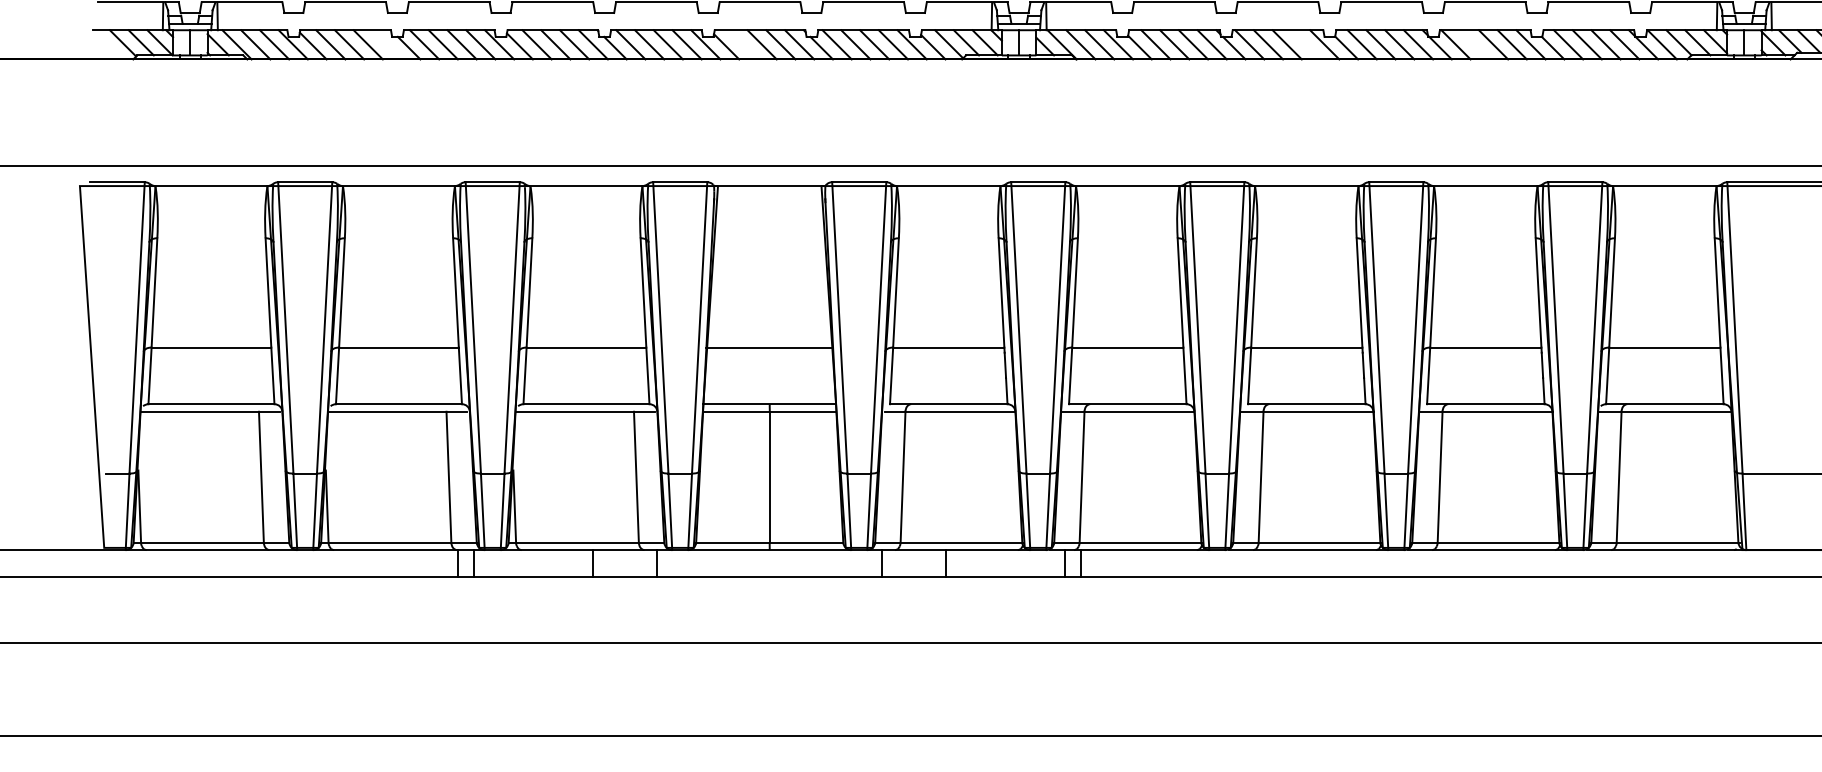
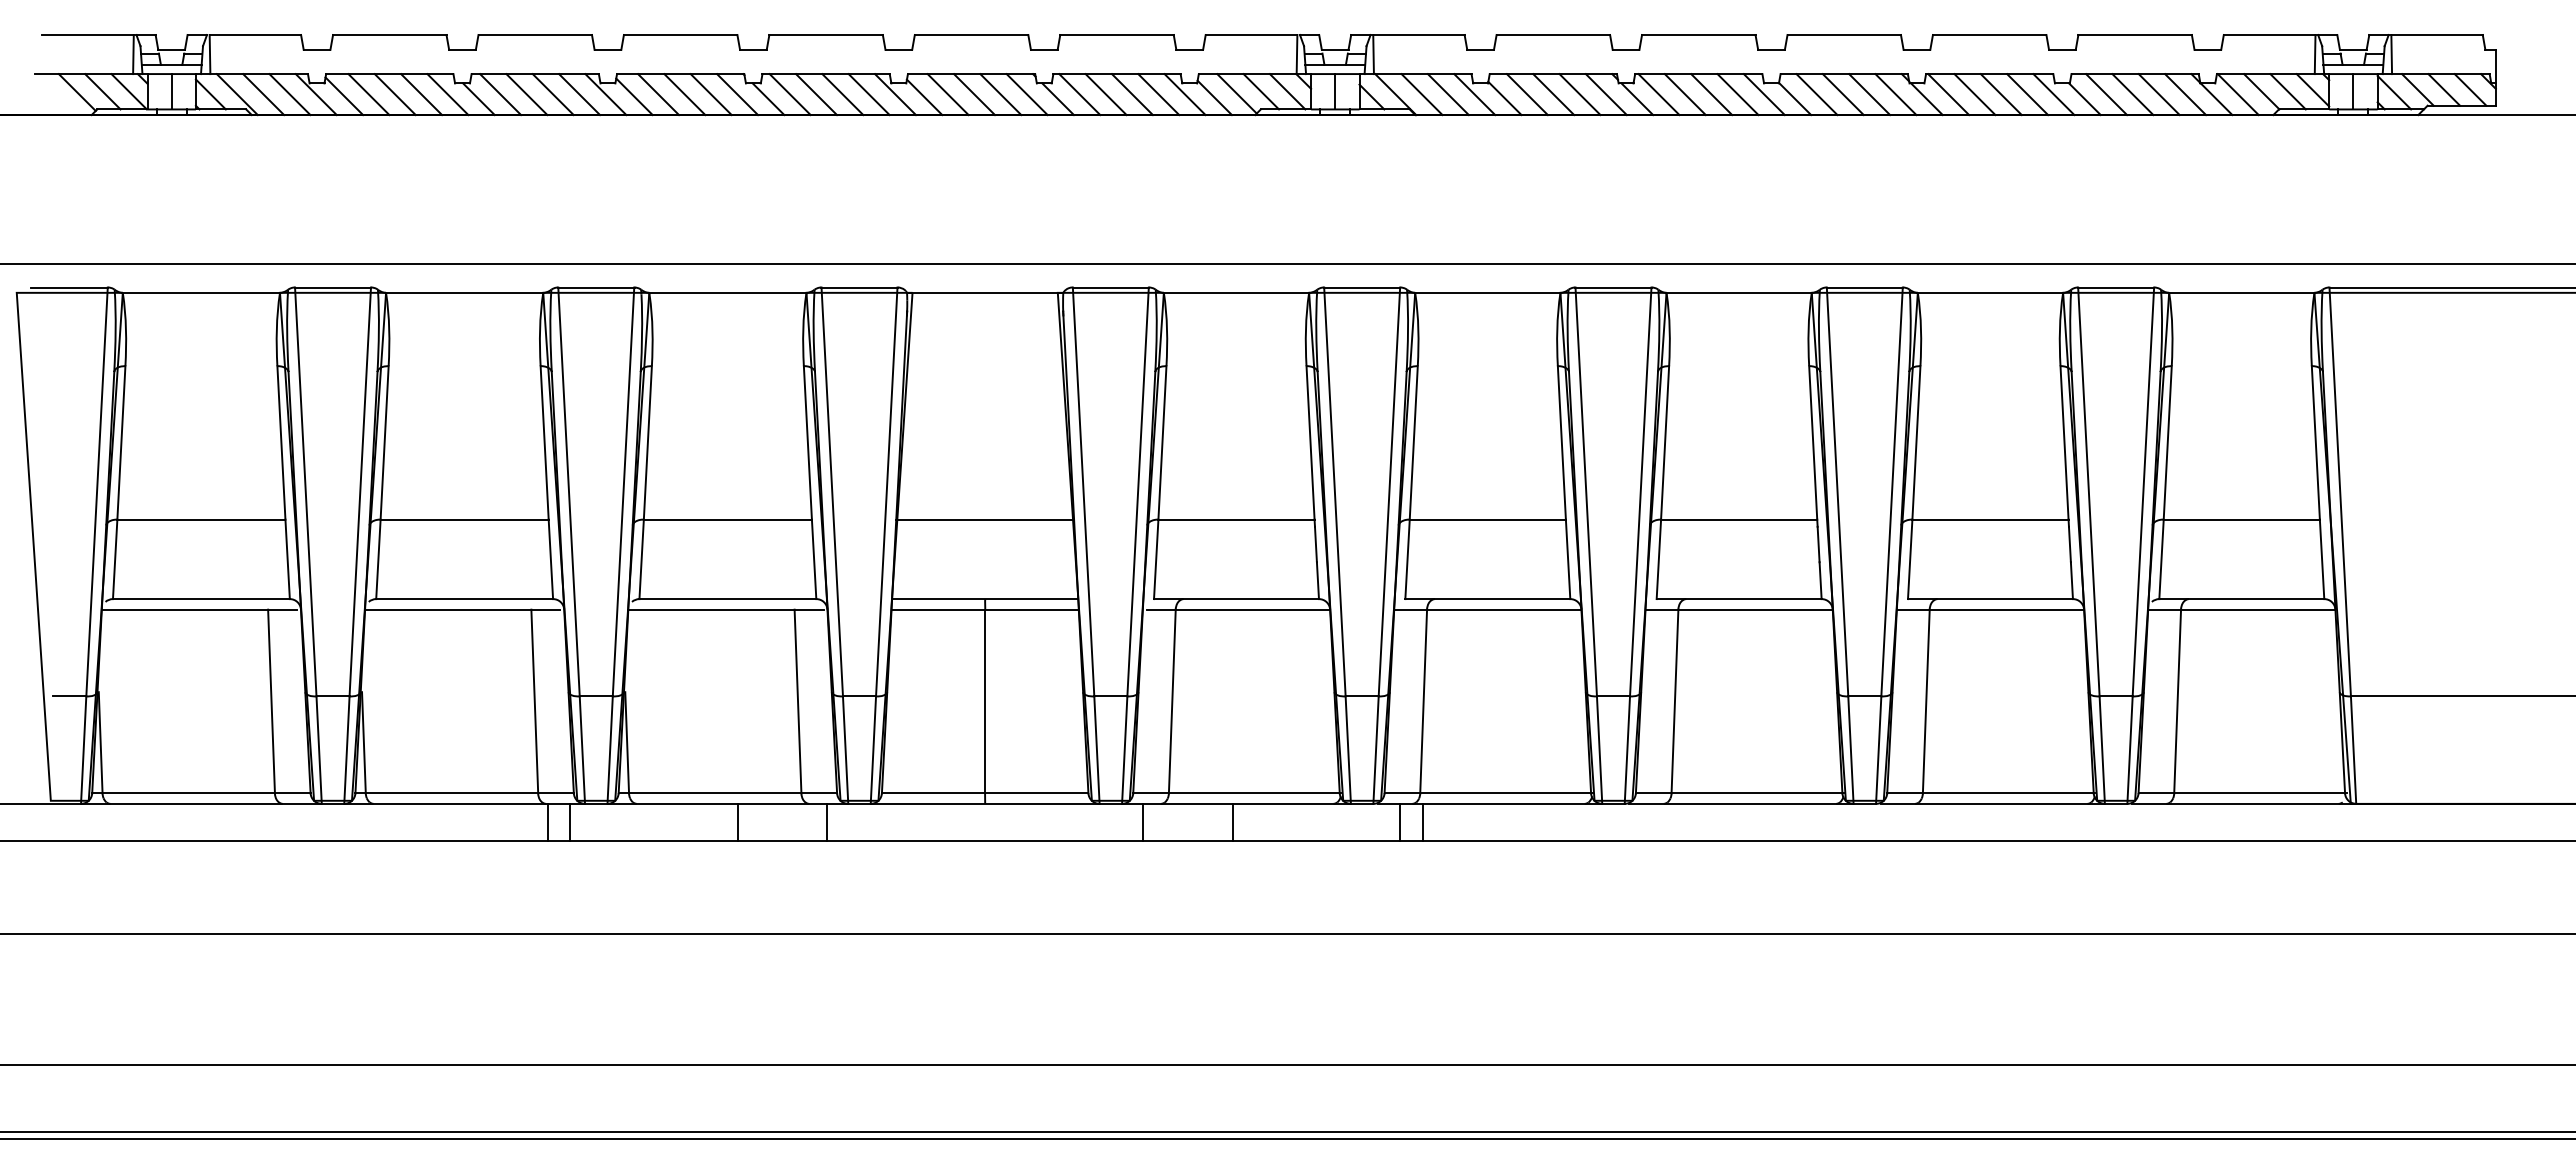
line: (386, 44) -> (447, 94), added
line: (742, 44) -> (947, 94), added
line: (1305, 44) -> (1737, 94), added
line: (1474, 44) -> (1974, 94), added

